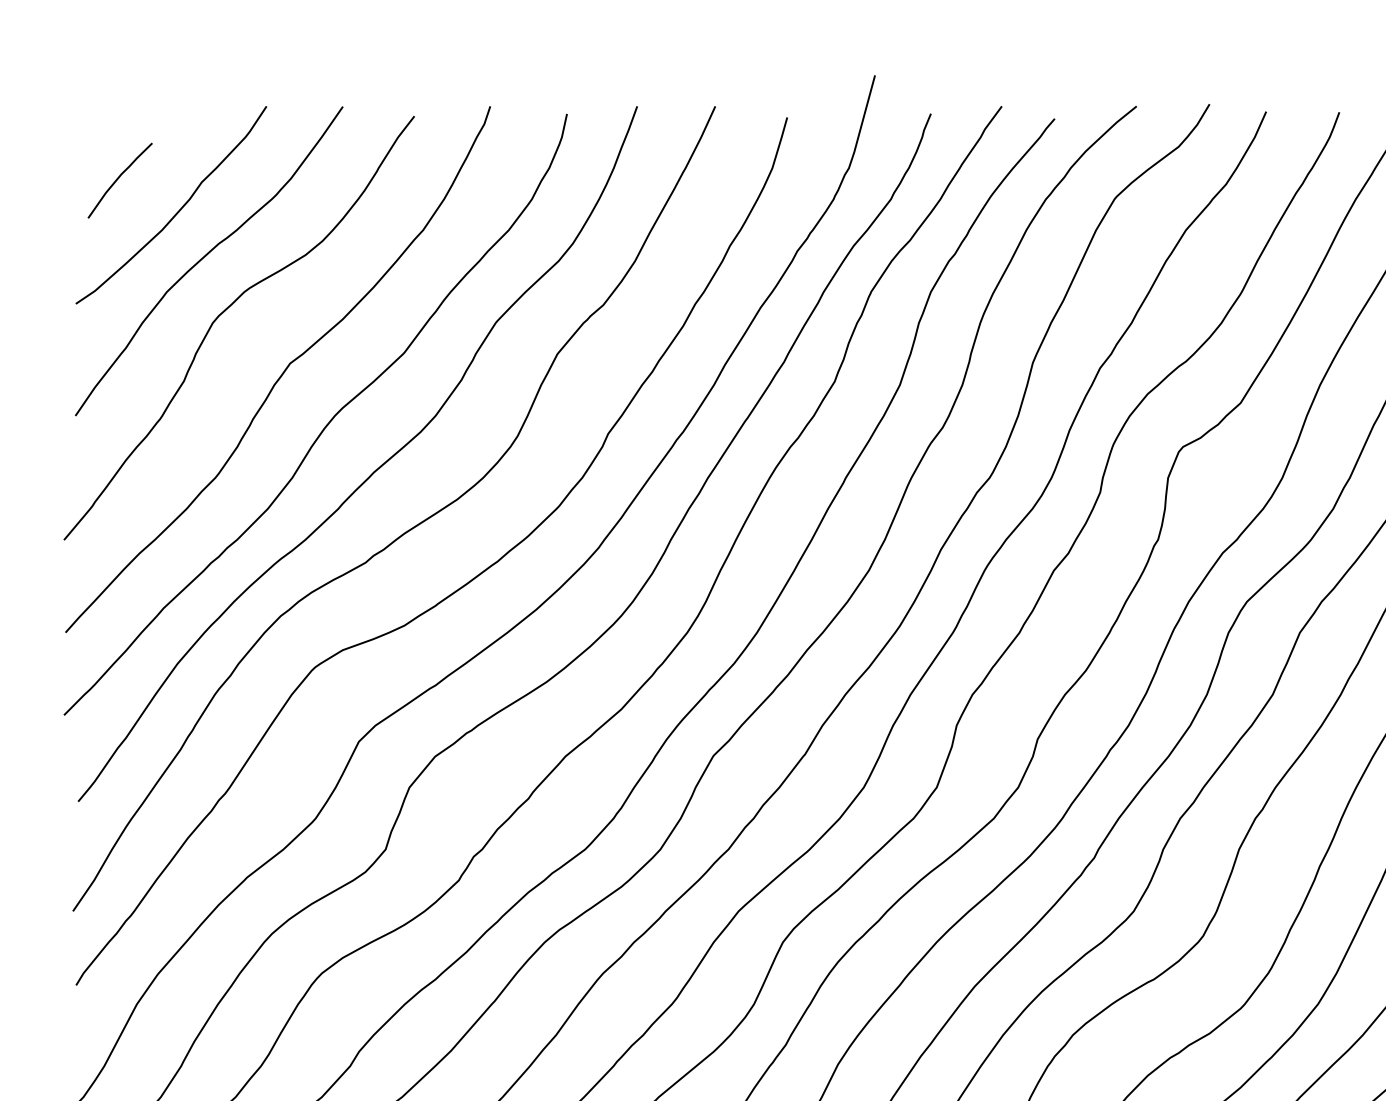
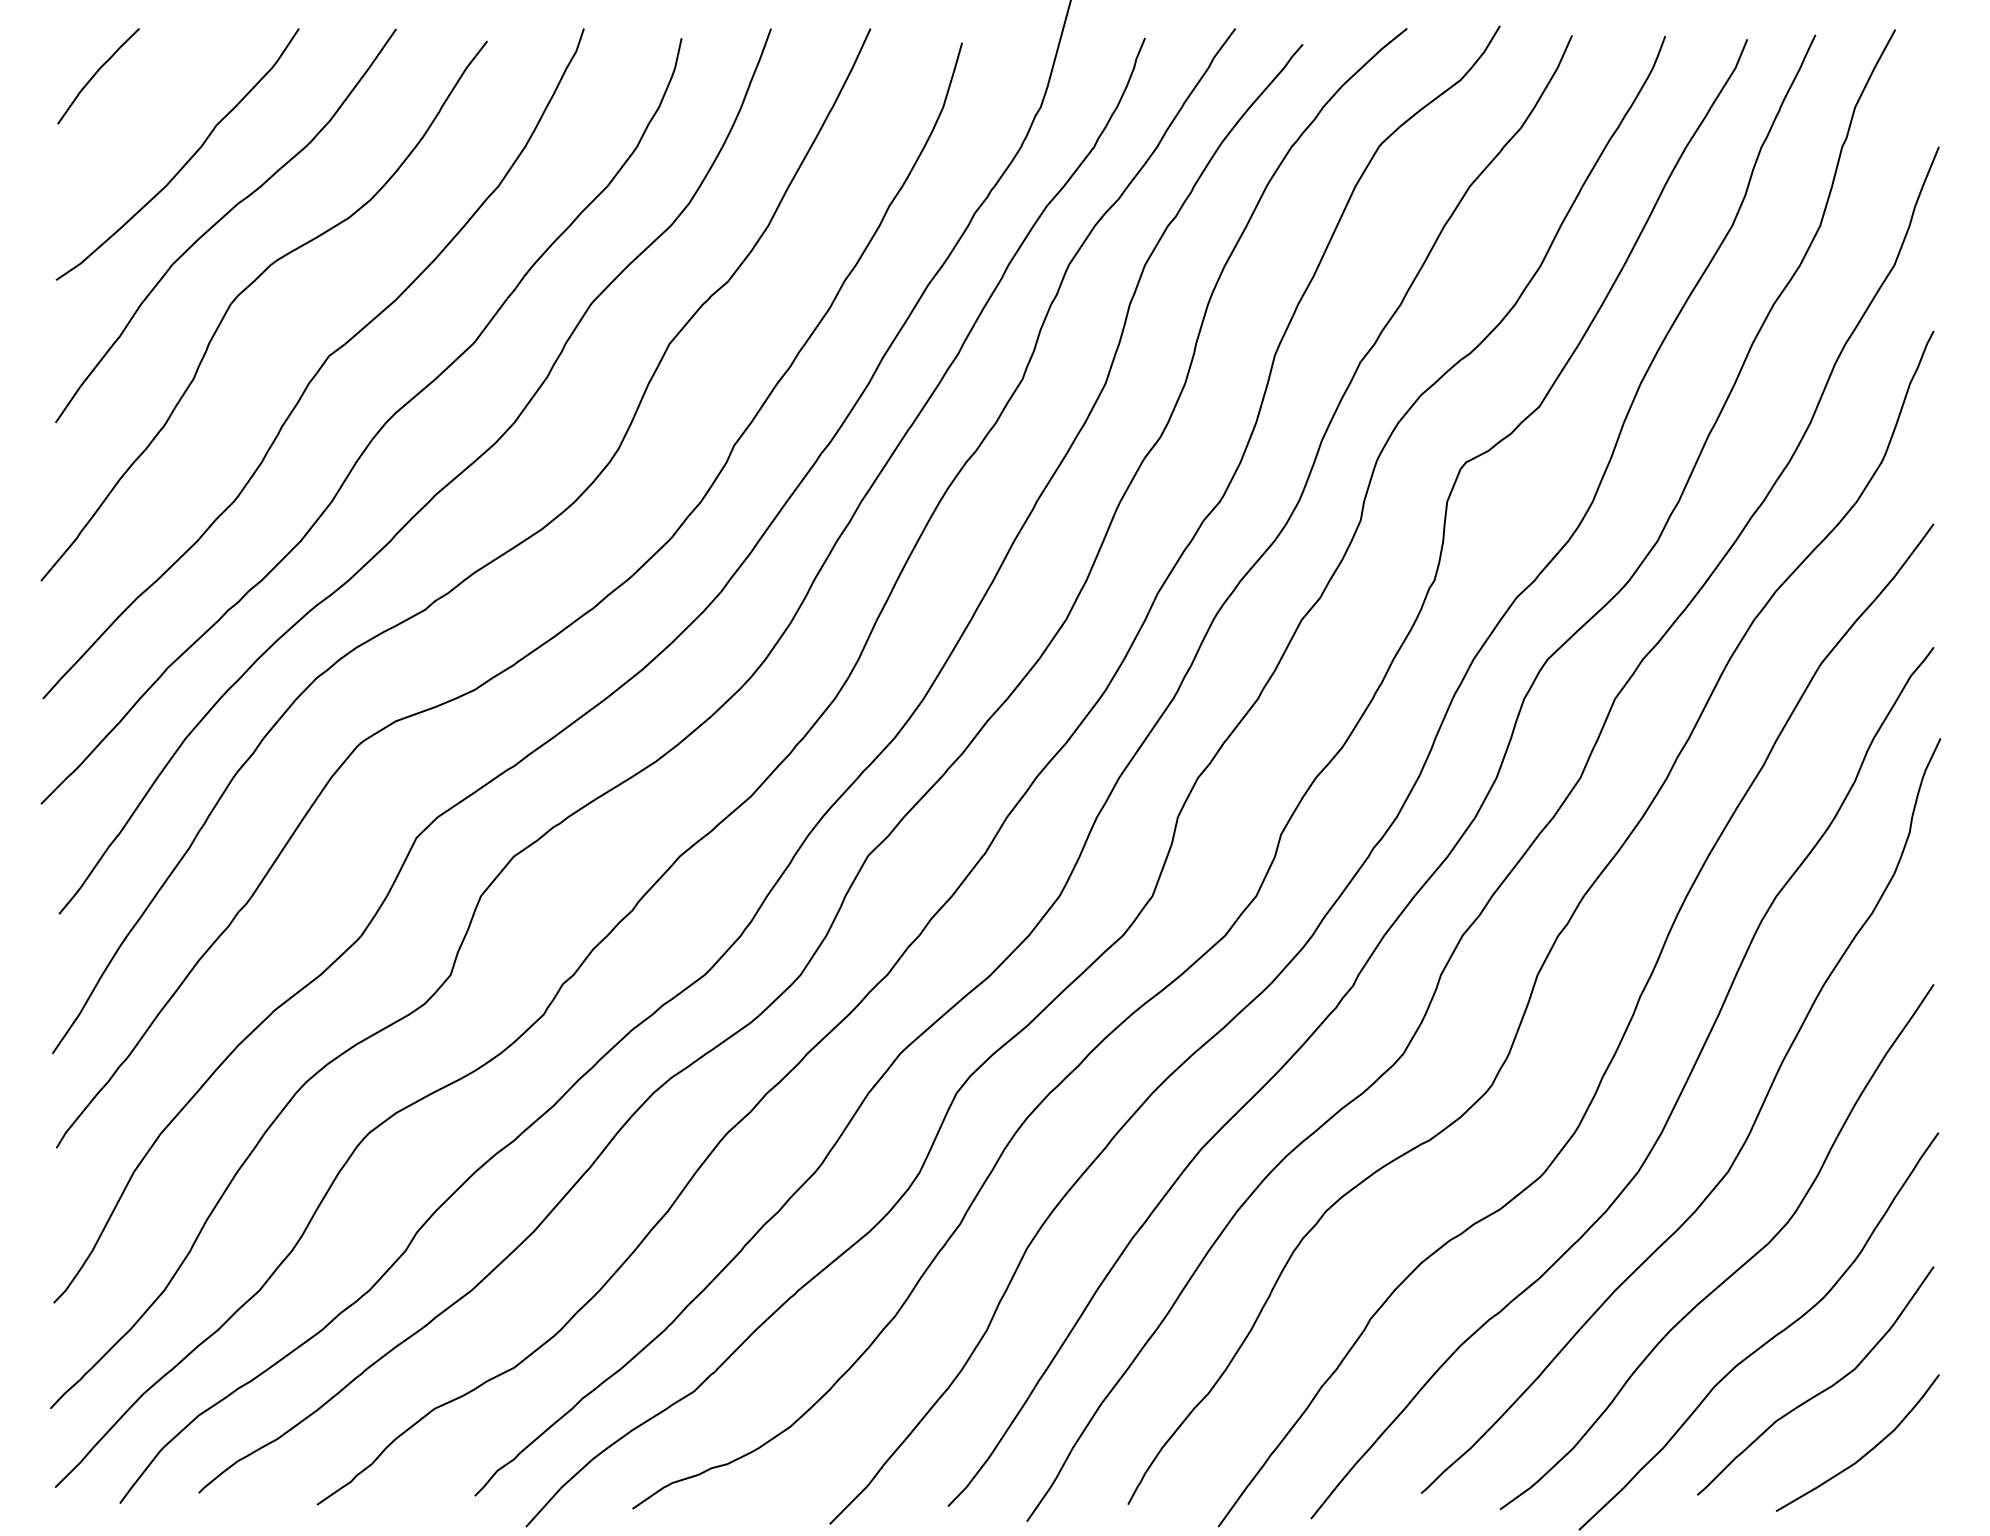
curve: (118, 179) -> (96, 74), moved

